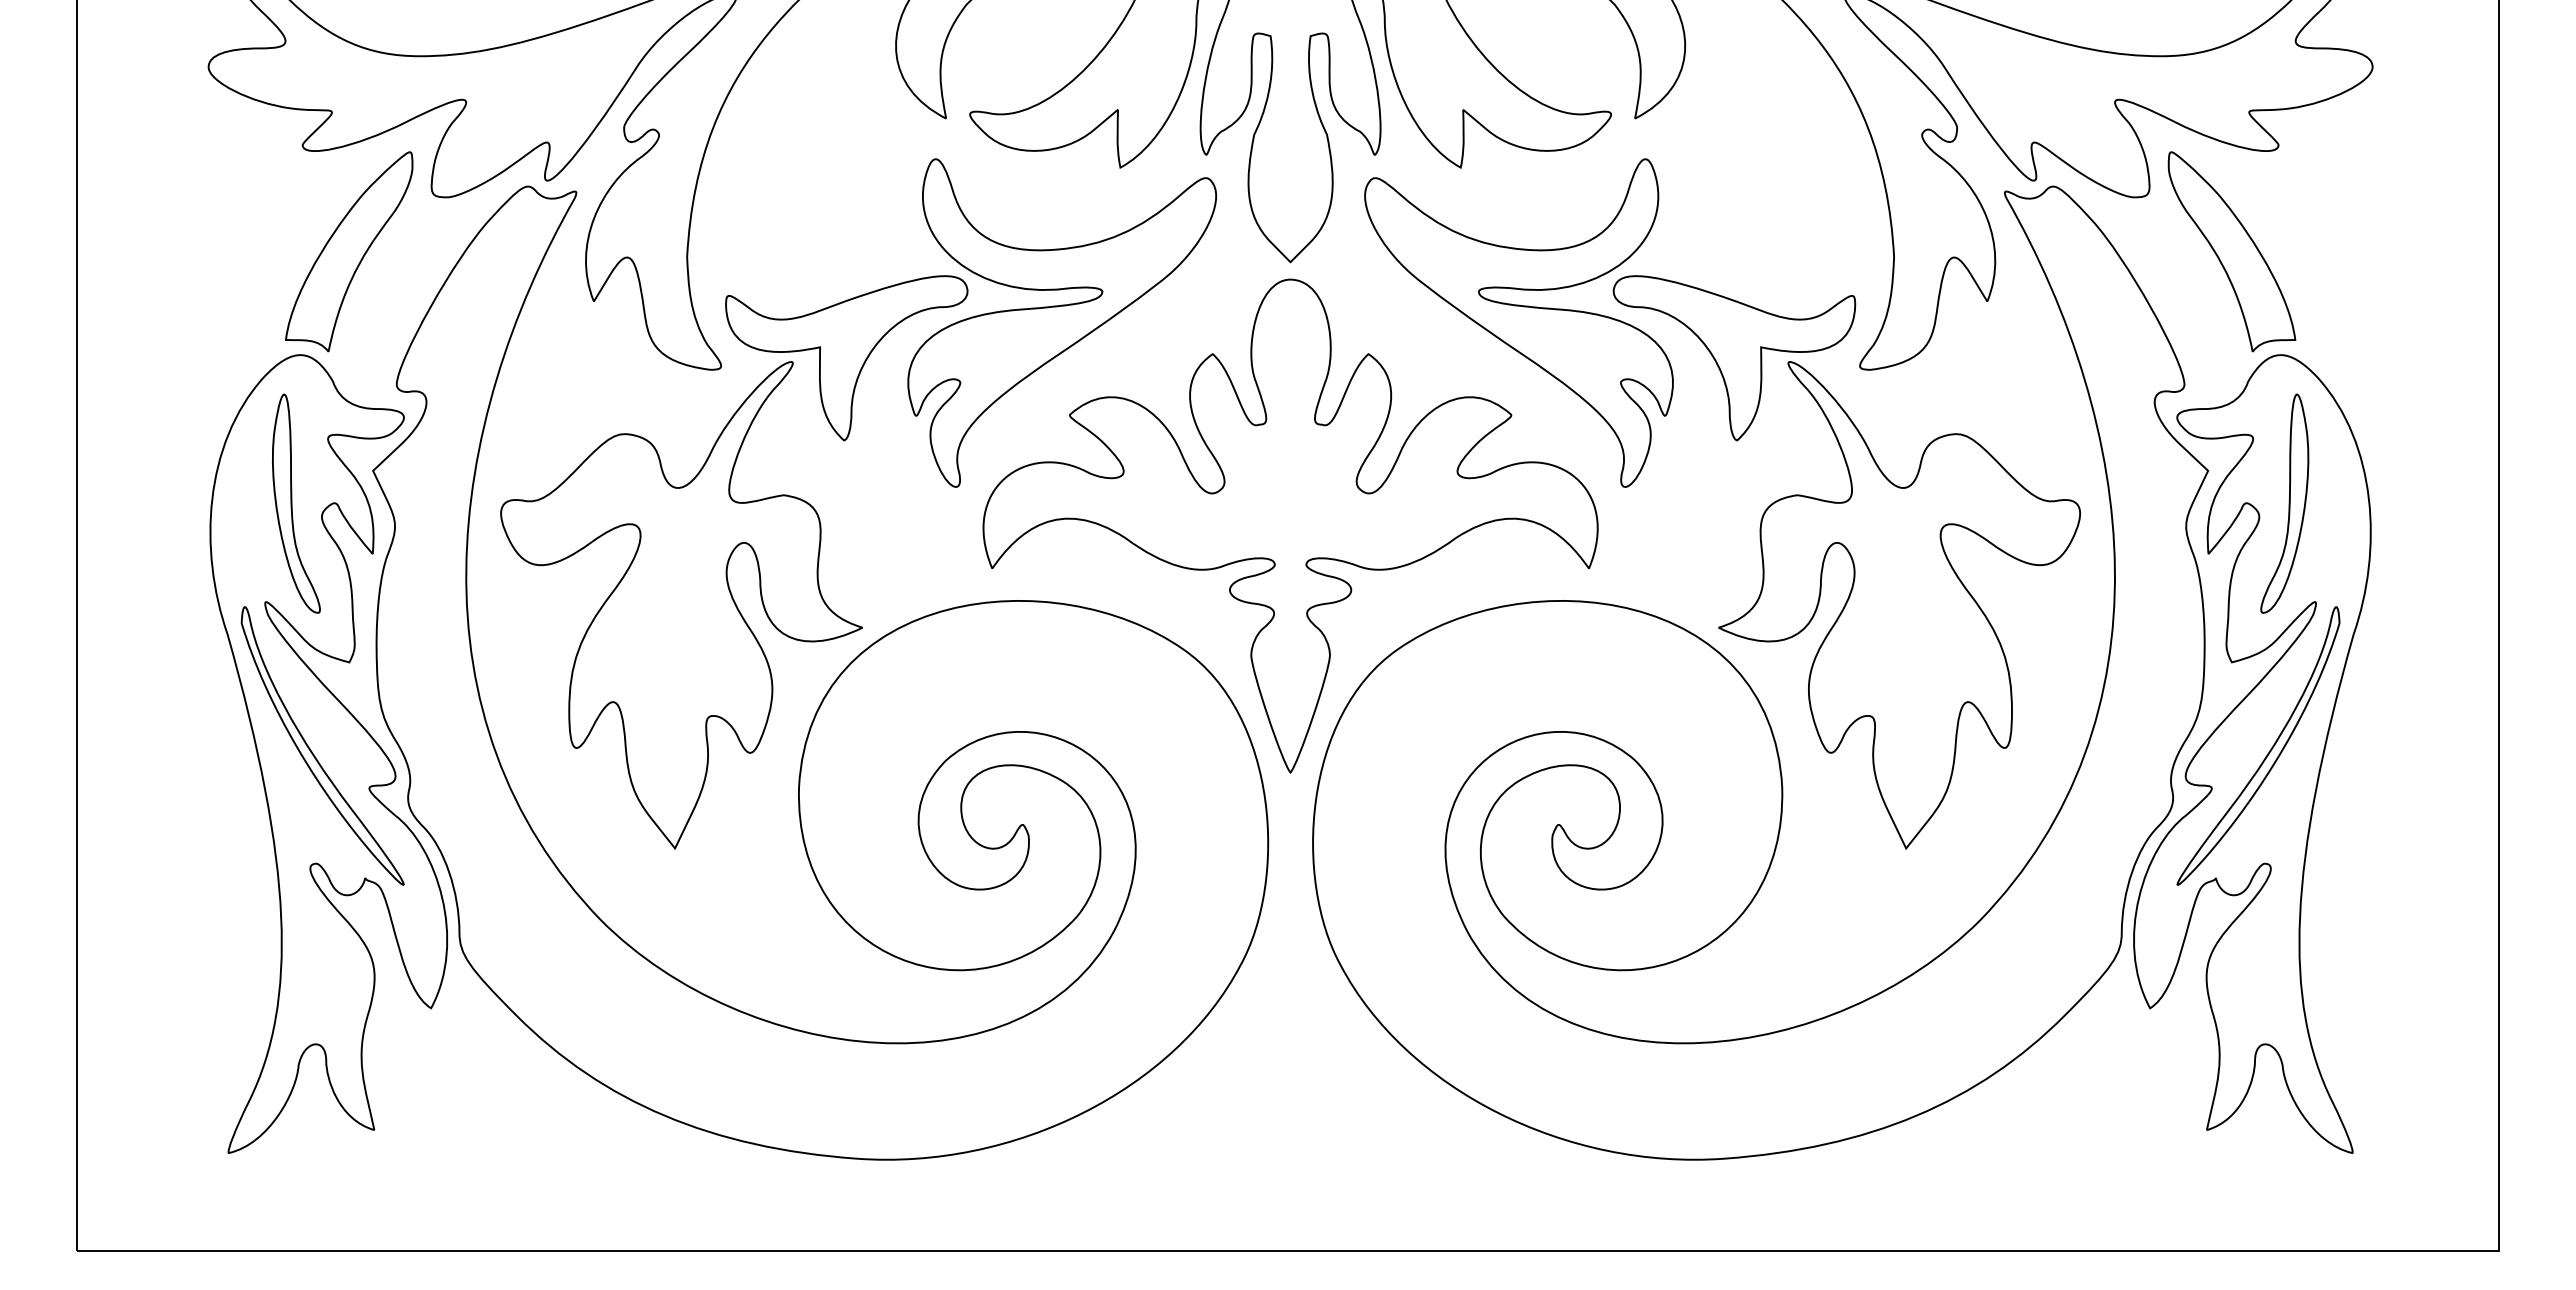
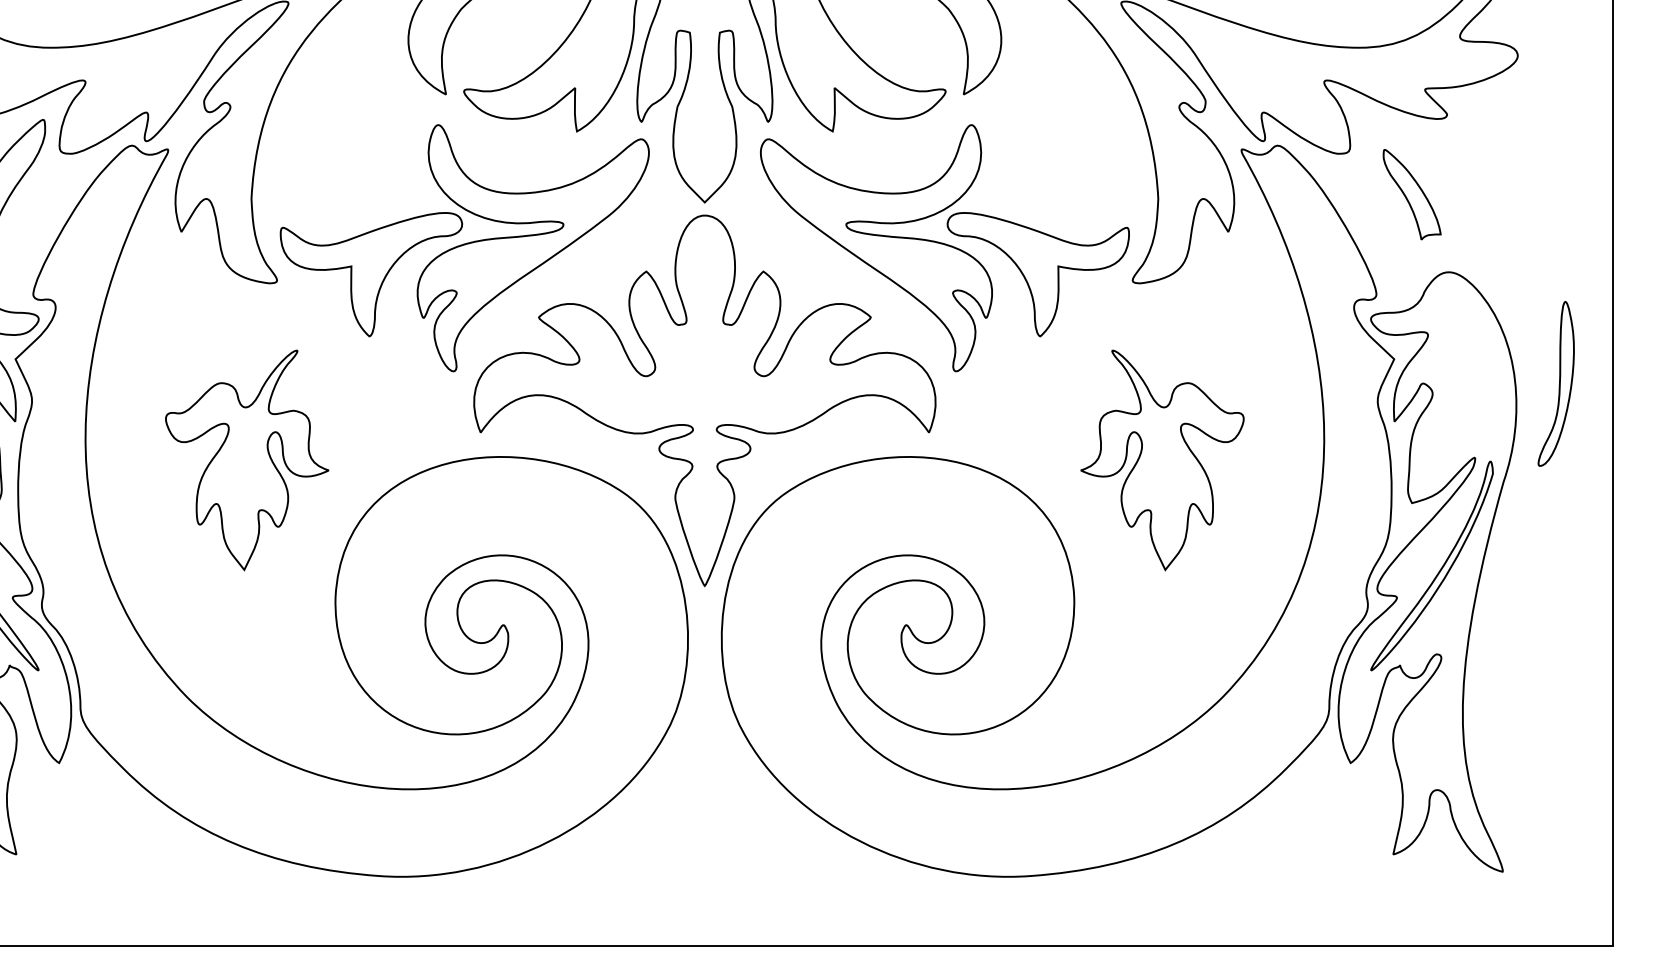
part: (2231, 251) -> (1411, 194), size x0.6
part: (2284, 503) -> (1556, 383), moved
part: (681, 605) -> (247, 460), size x0.6
part: (1899, 605) -> (1162, 460), size x0.6

